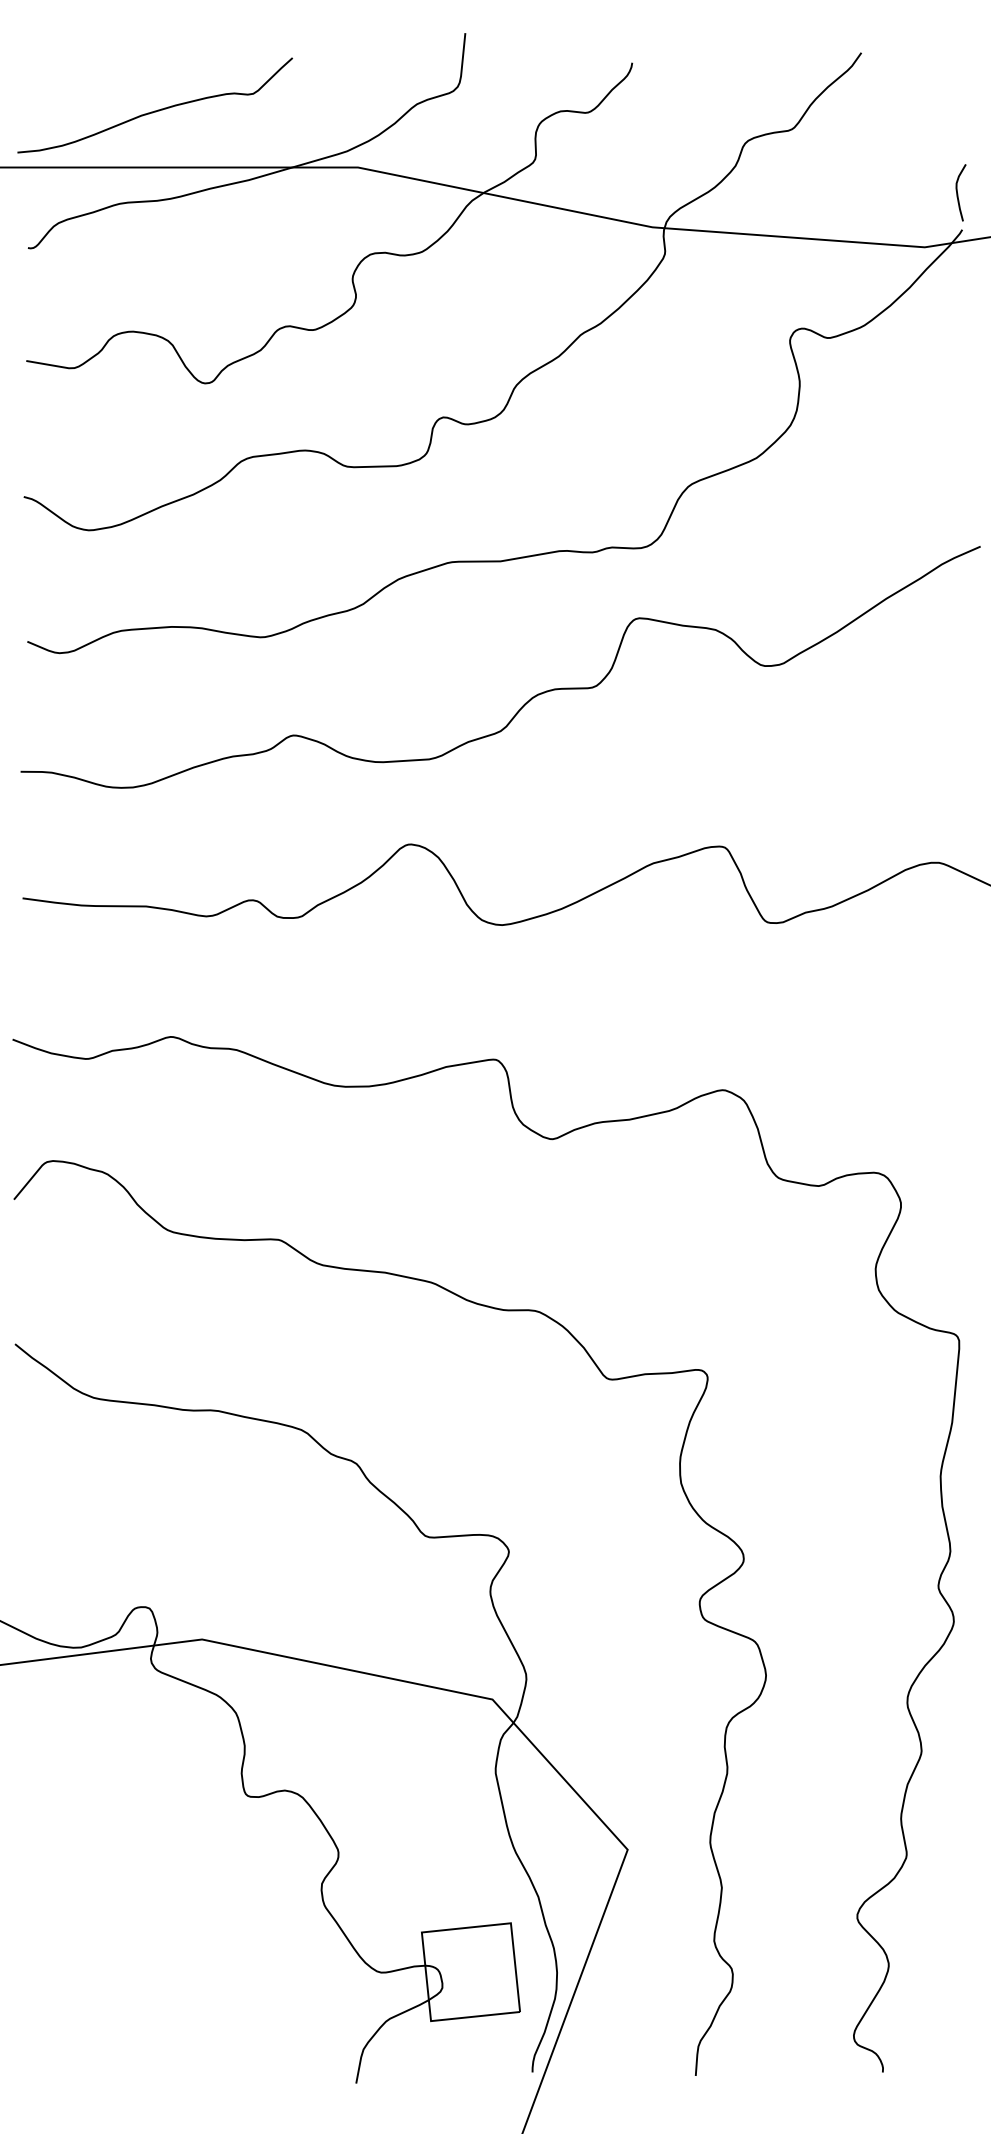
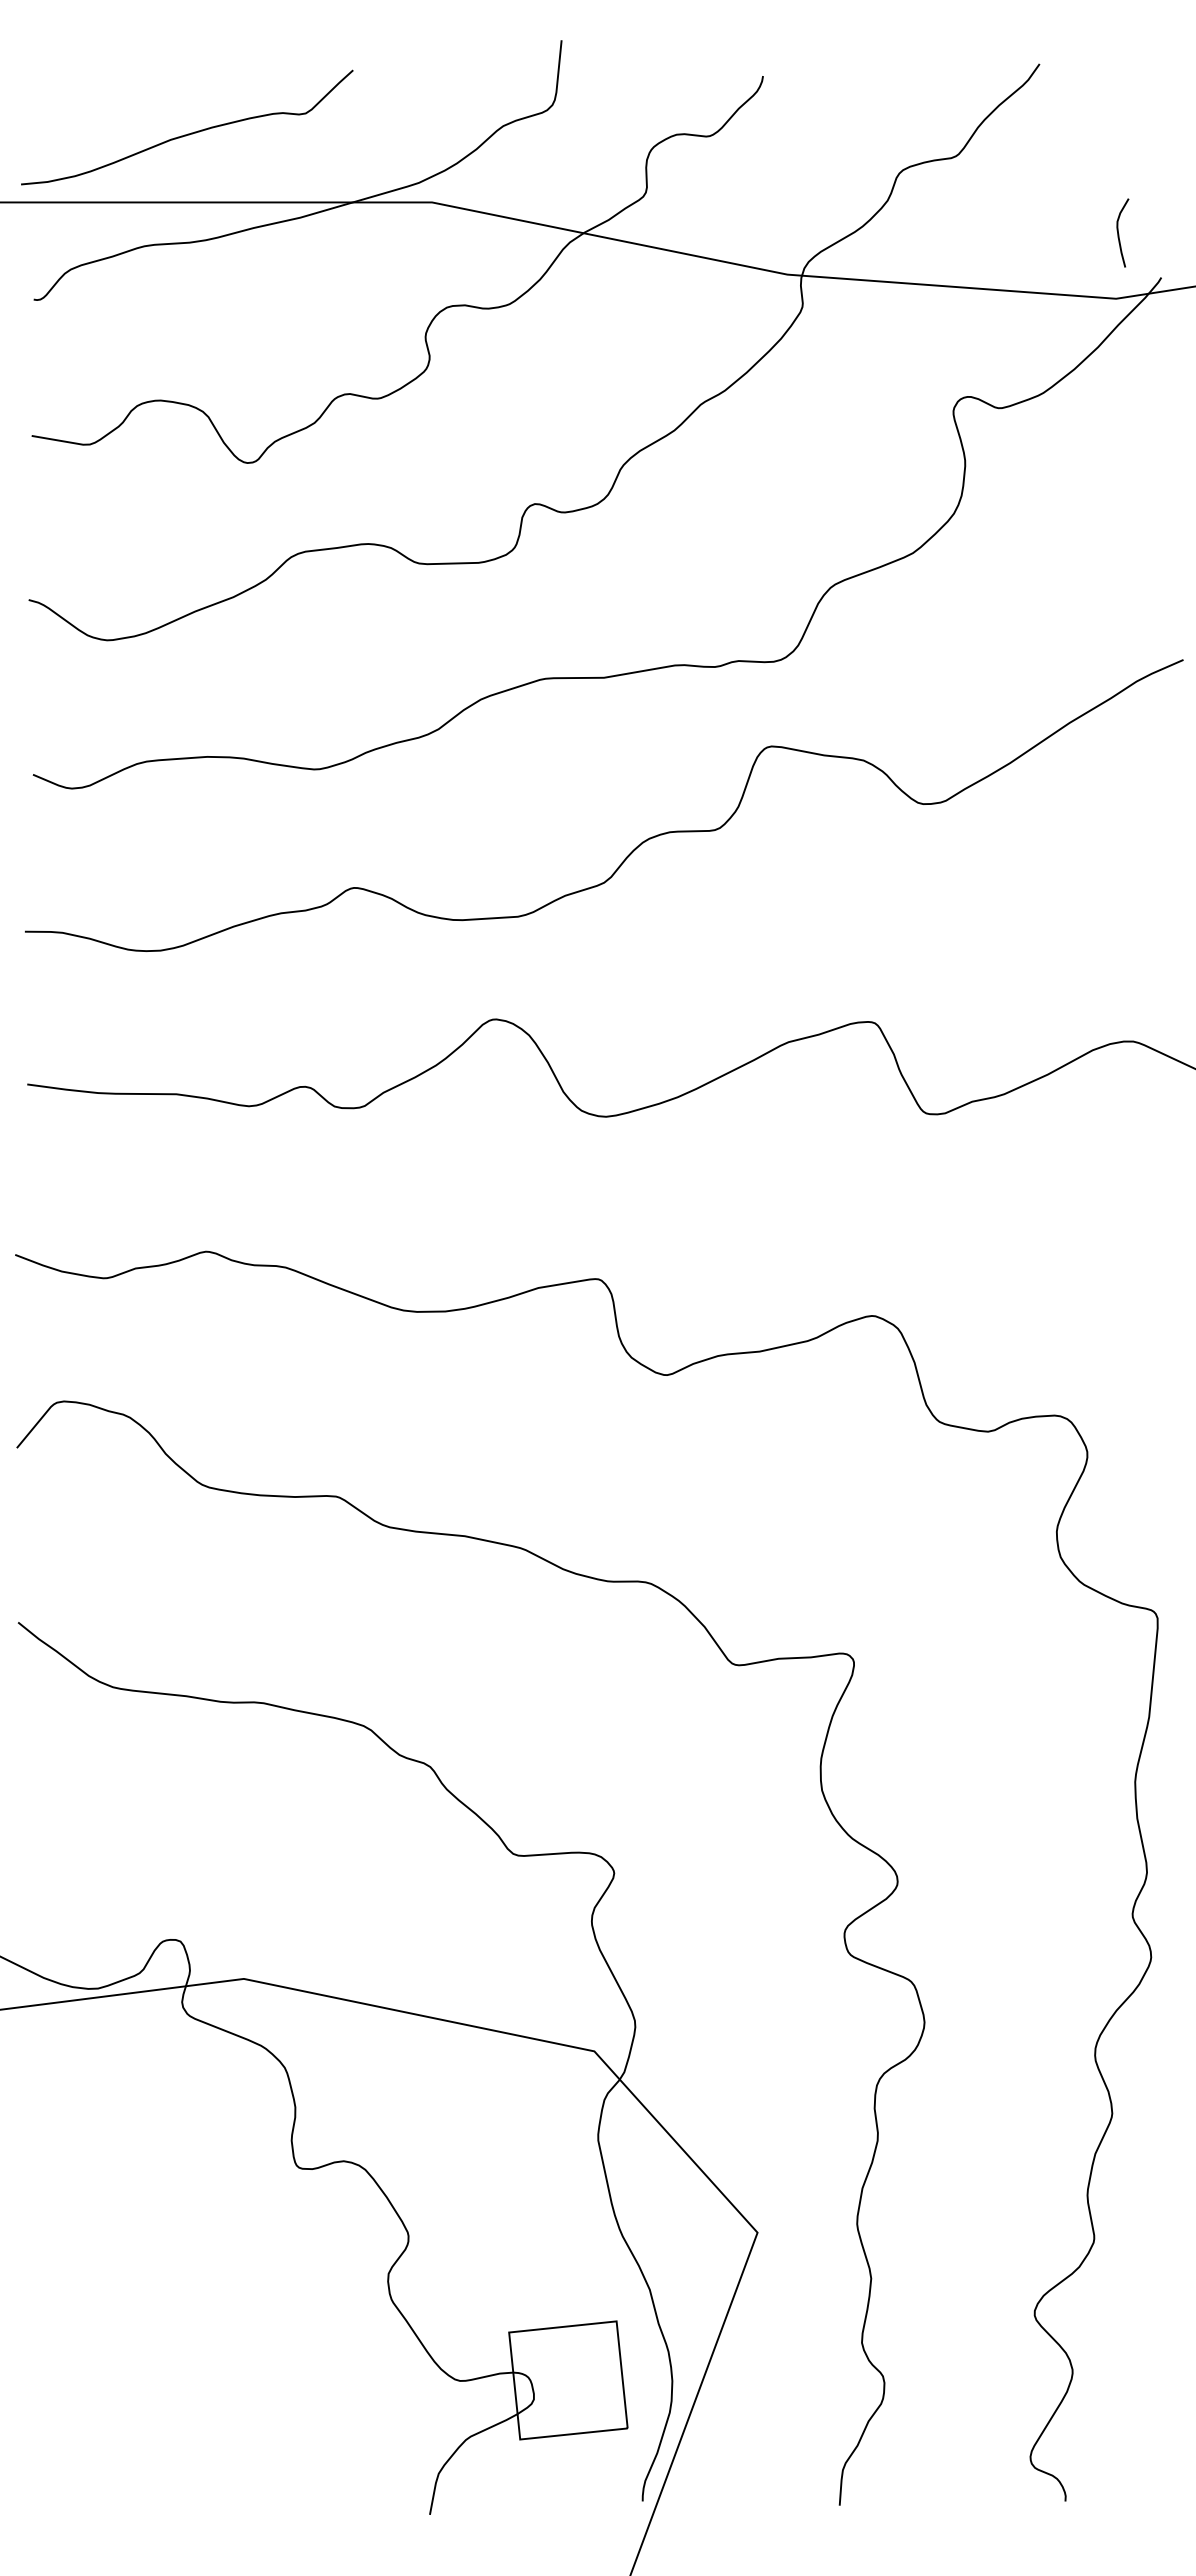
curve: (958, 194) -> (1119, 234), moved

